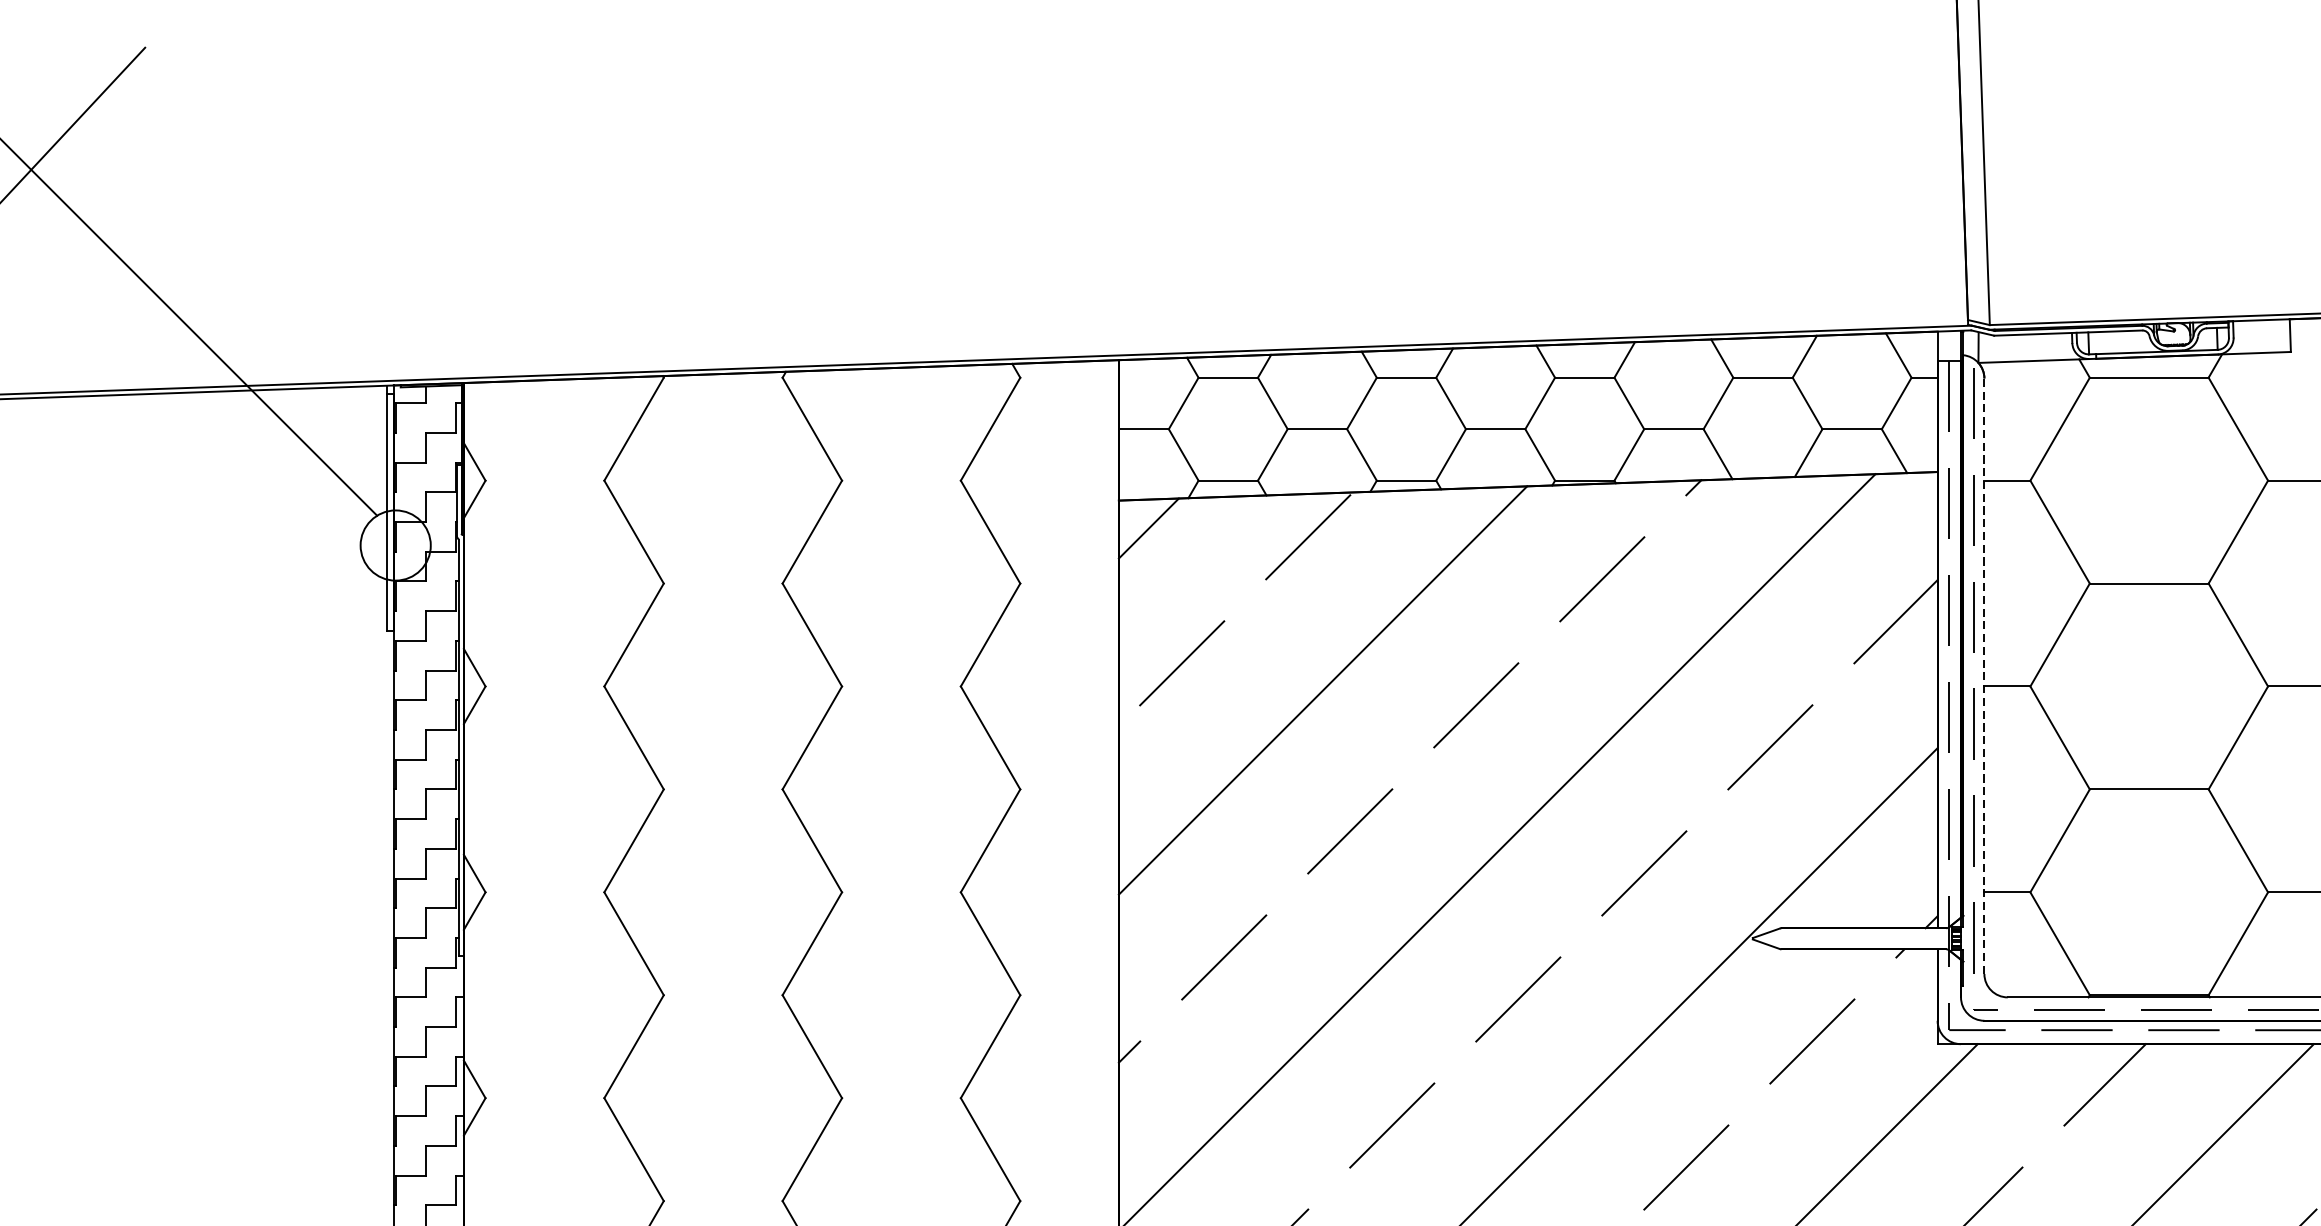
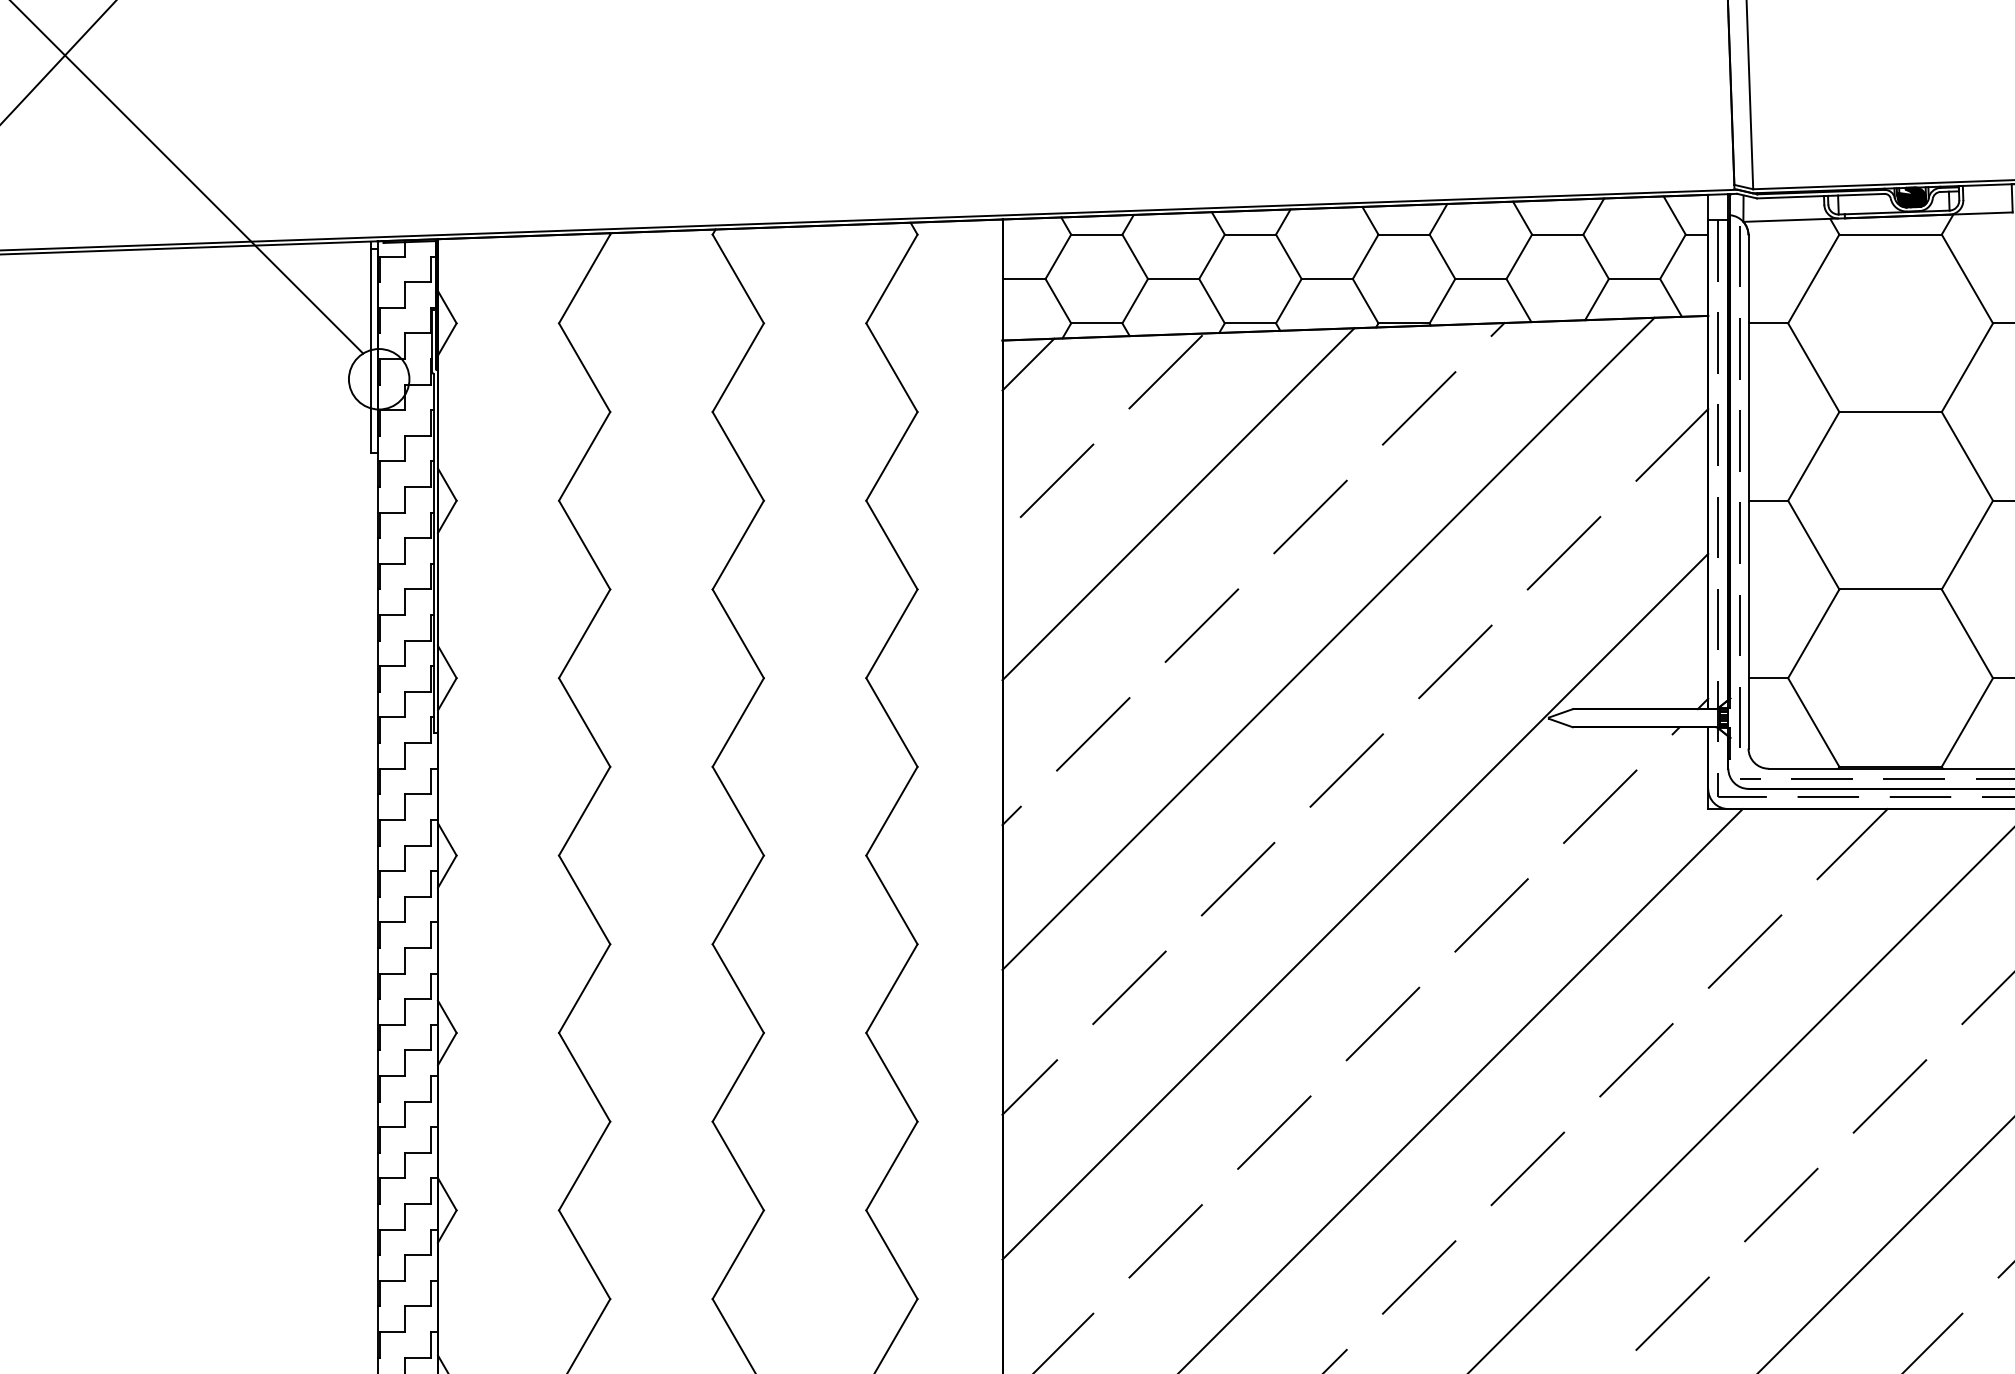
fill: (2173, 334) -> (1911, 197), added
line: (1984, 675) -> (1748, 491), dashed -> solid

